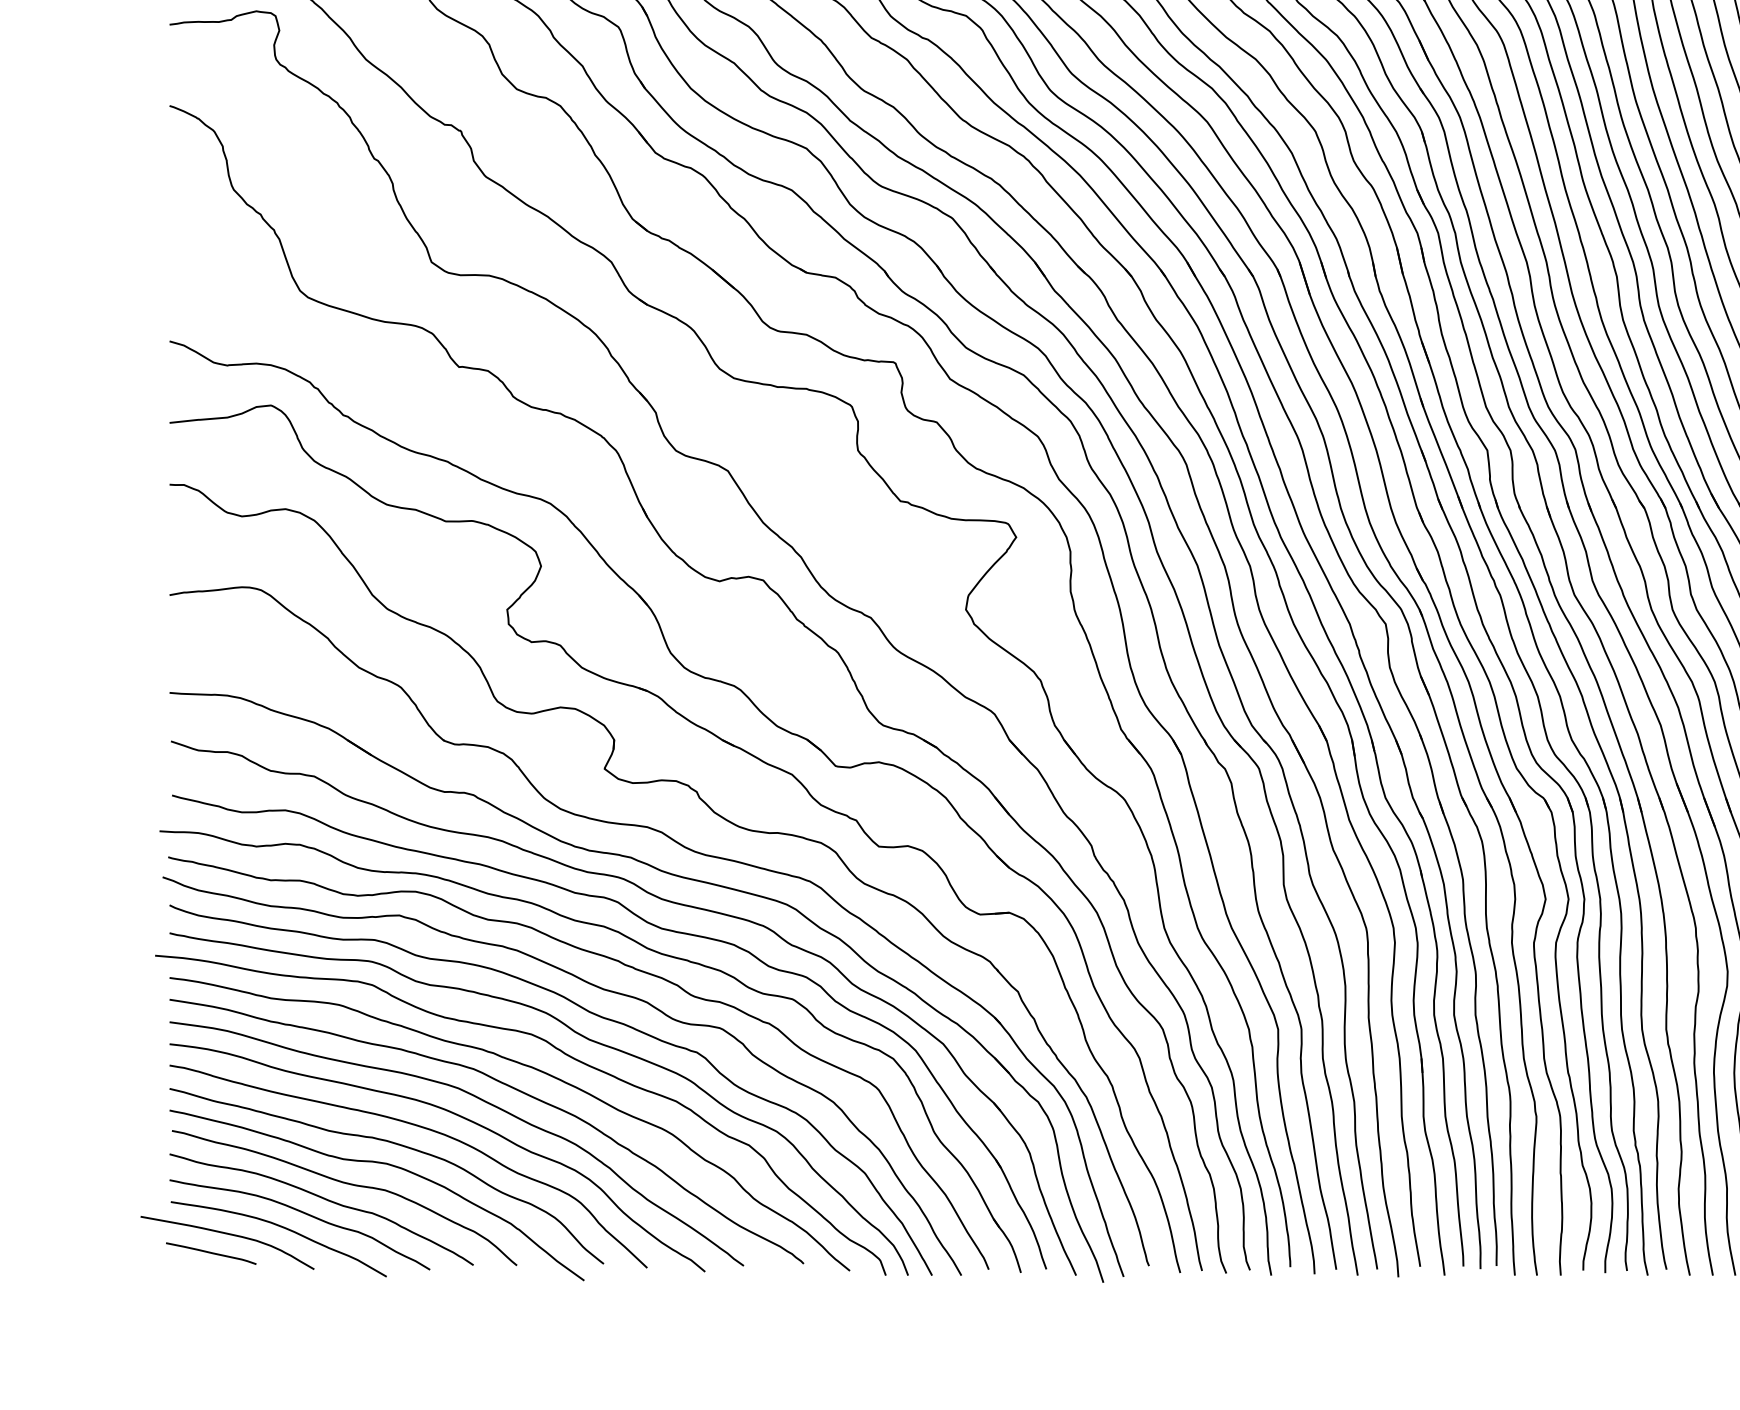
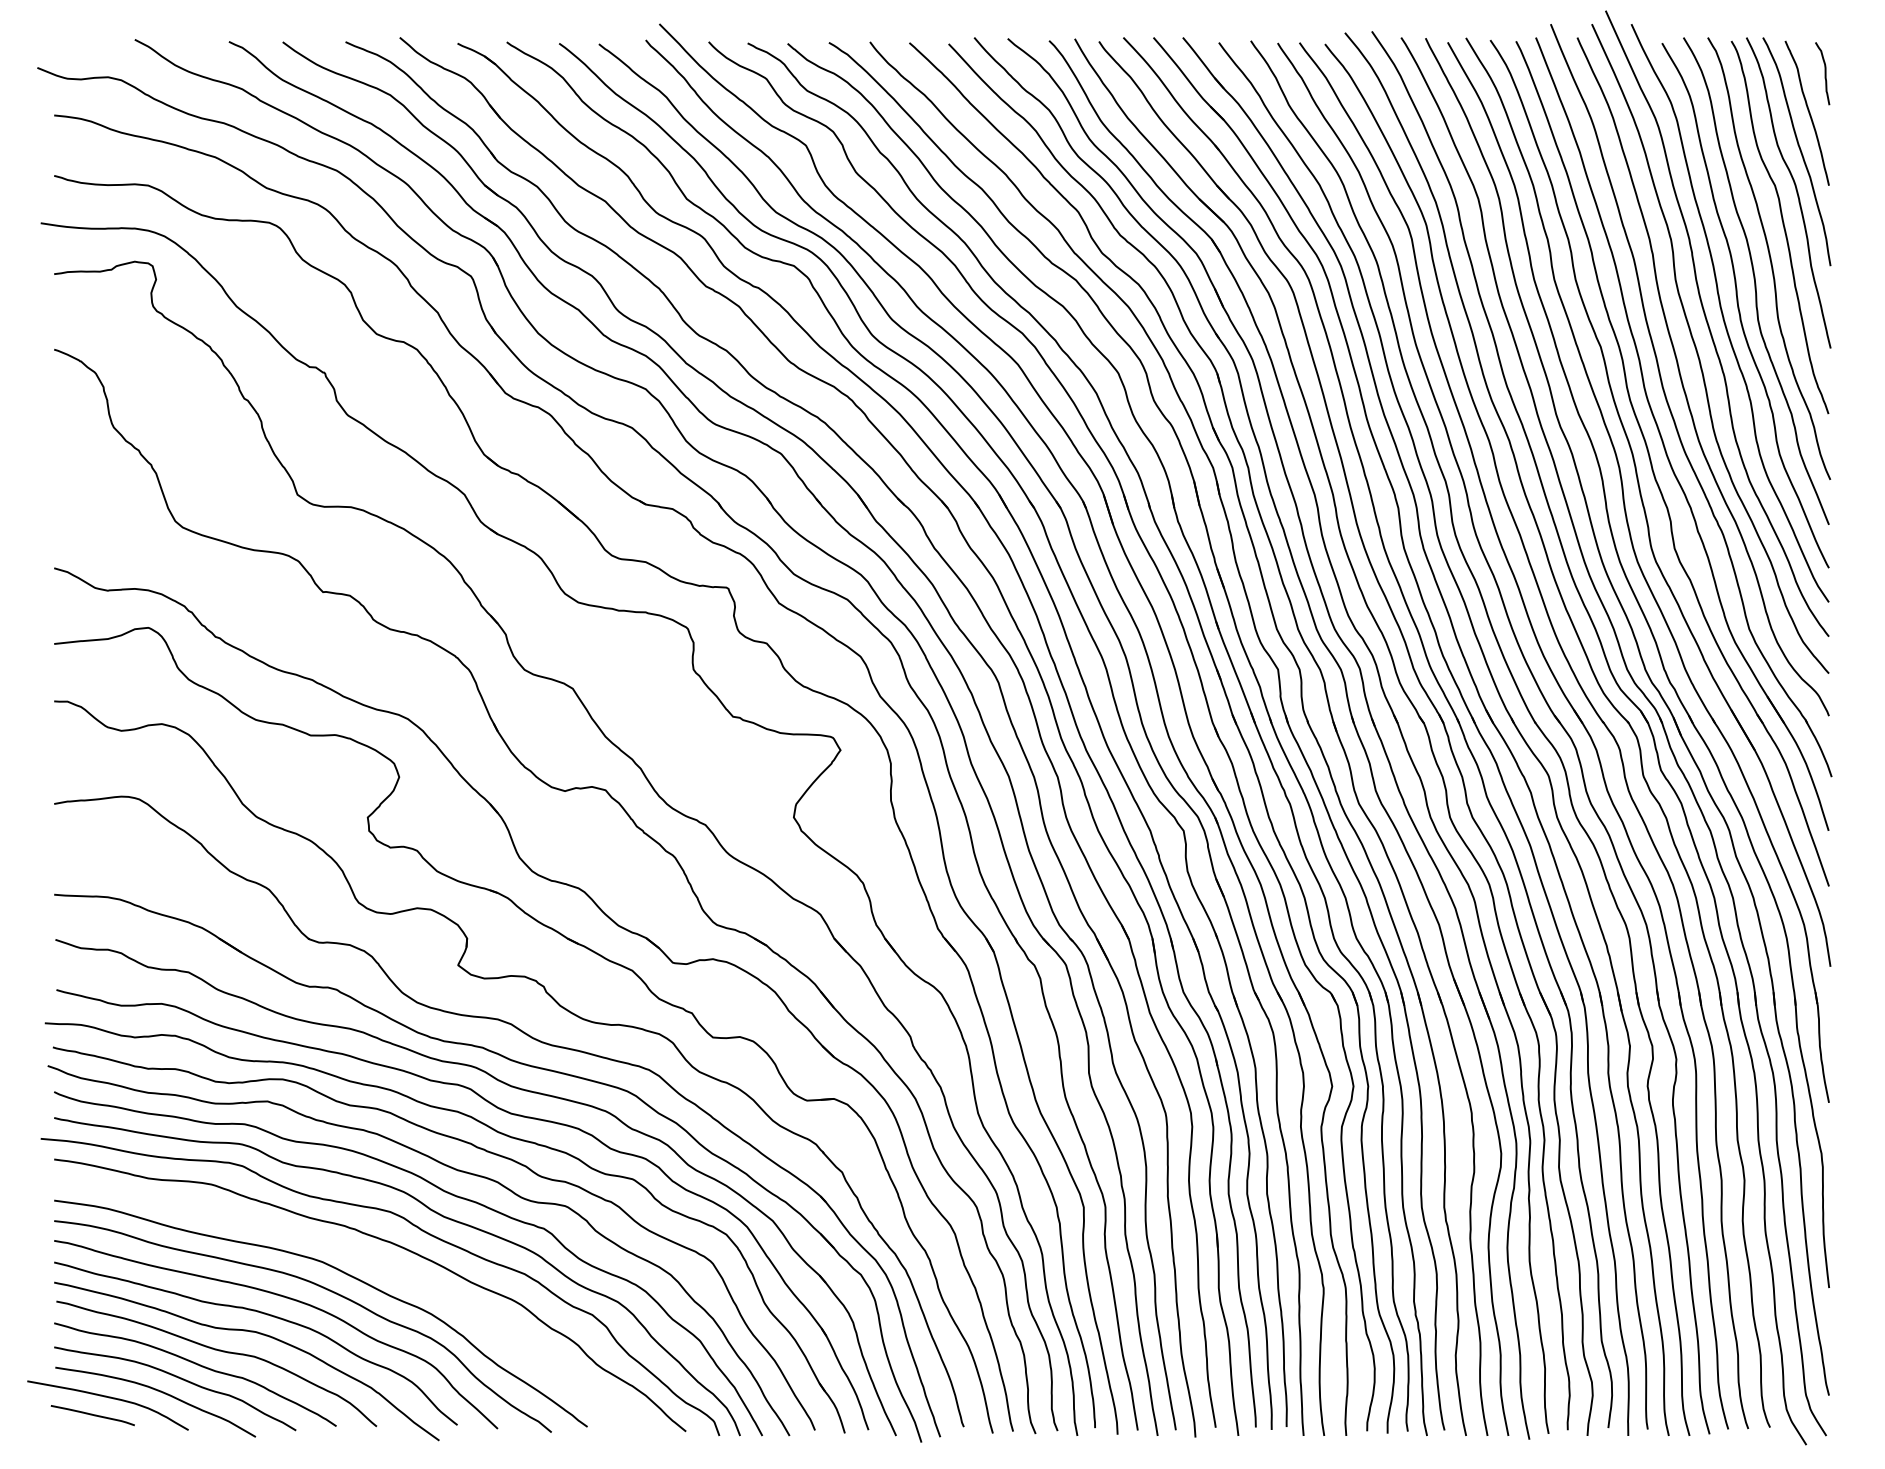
curve: (502, 1084) -> (363, 1258), removed

